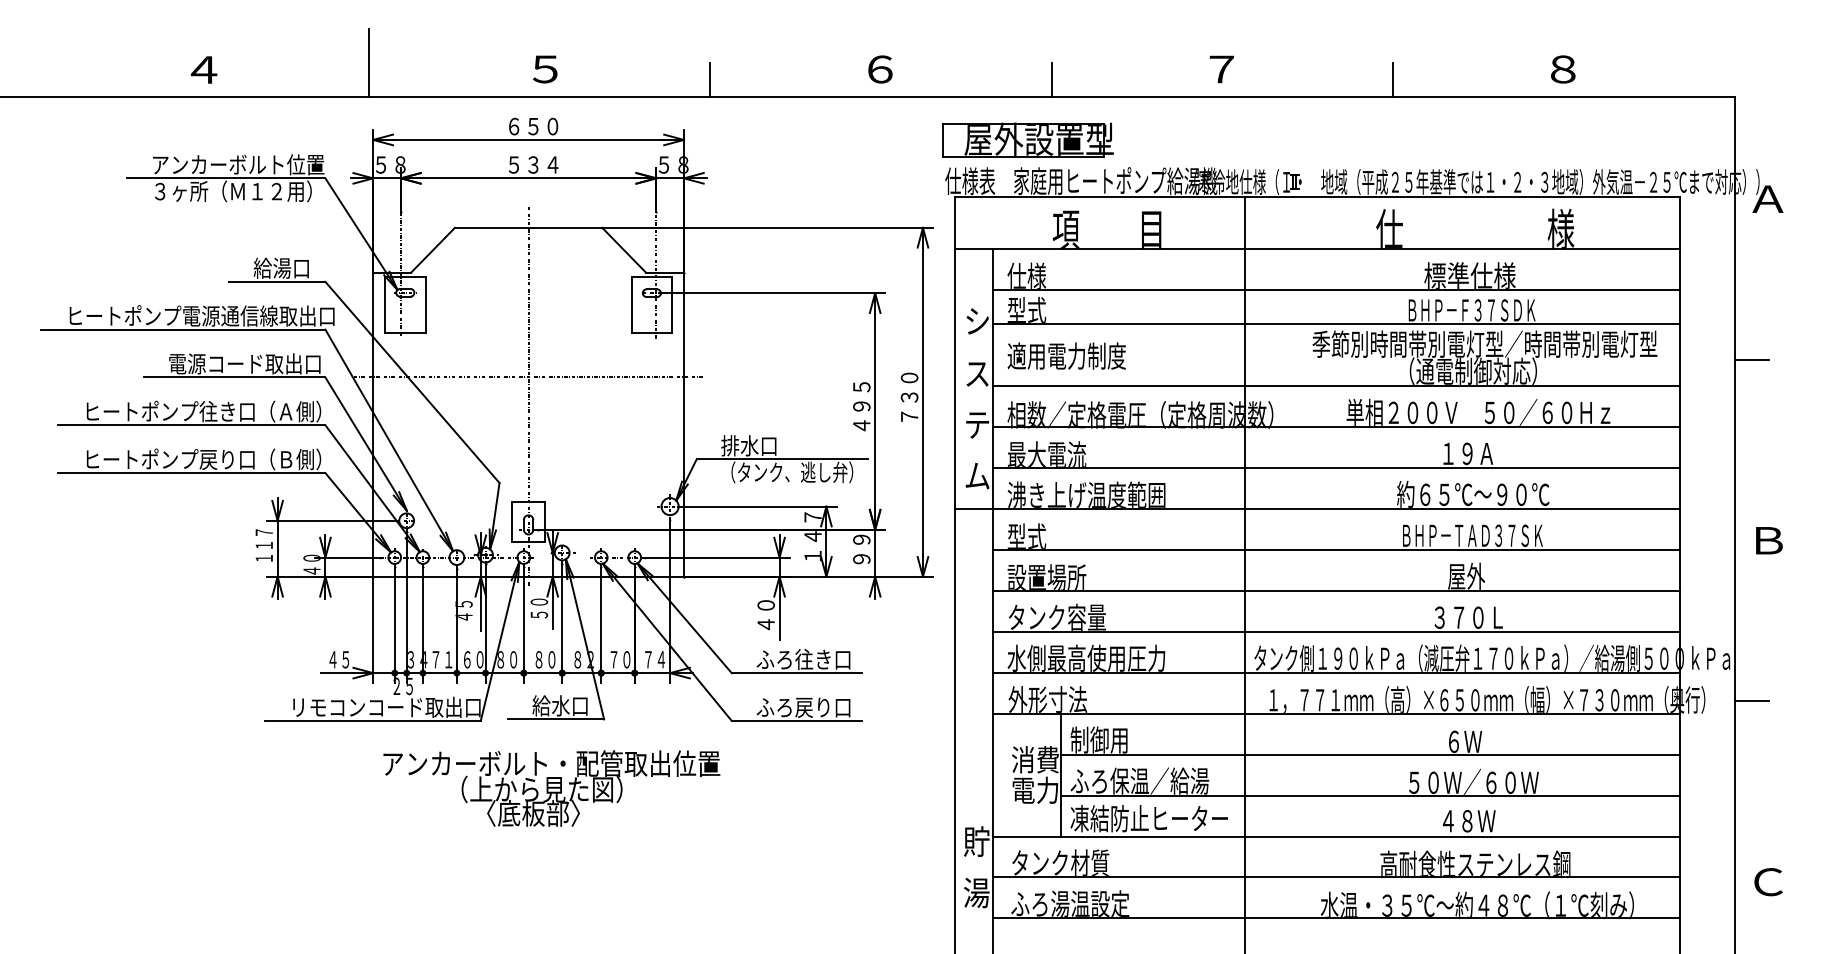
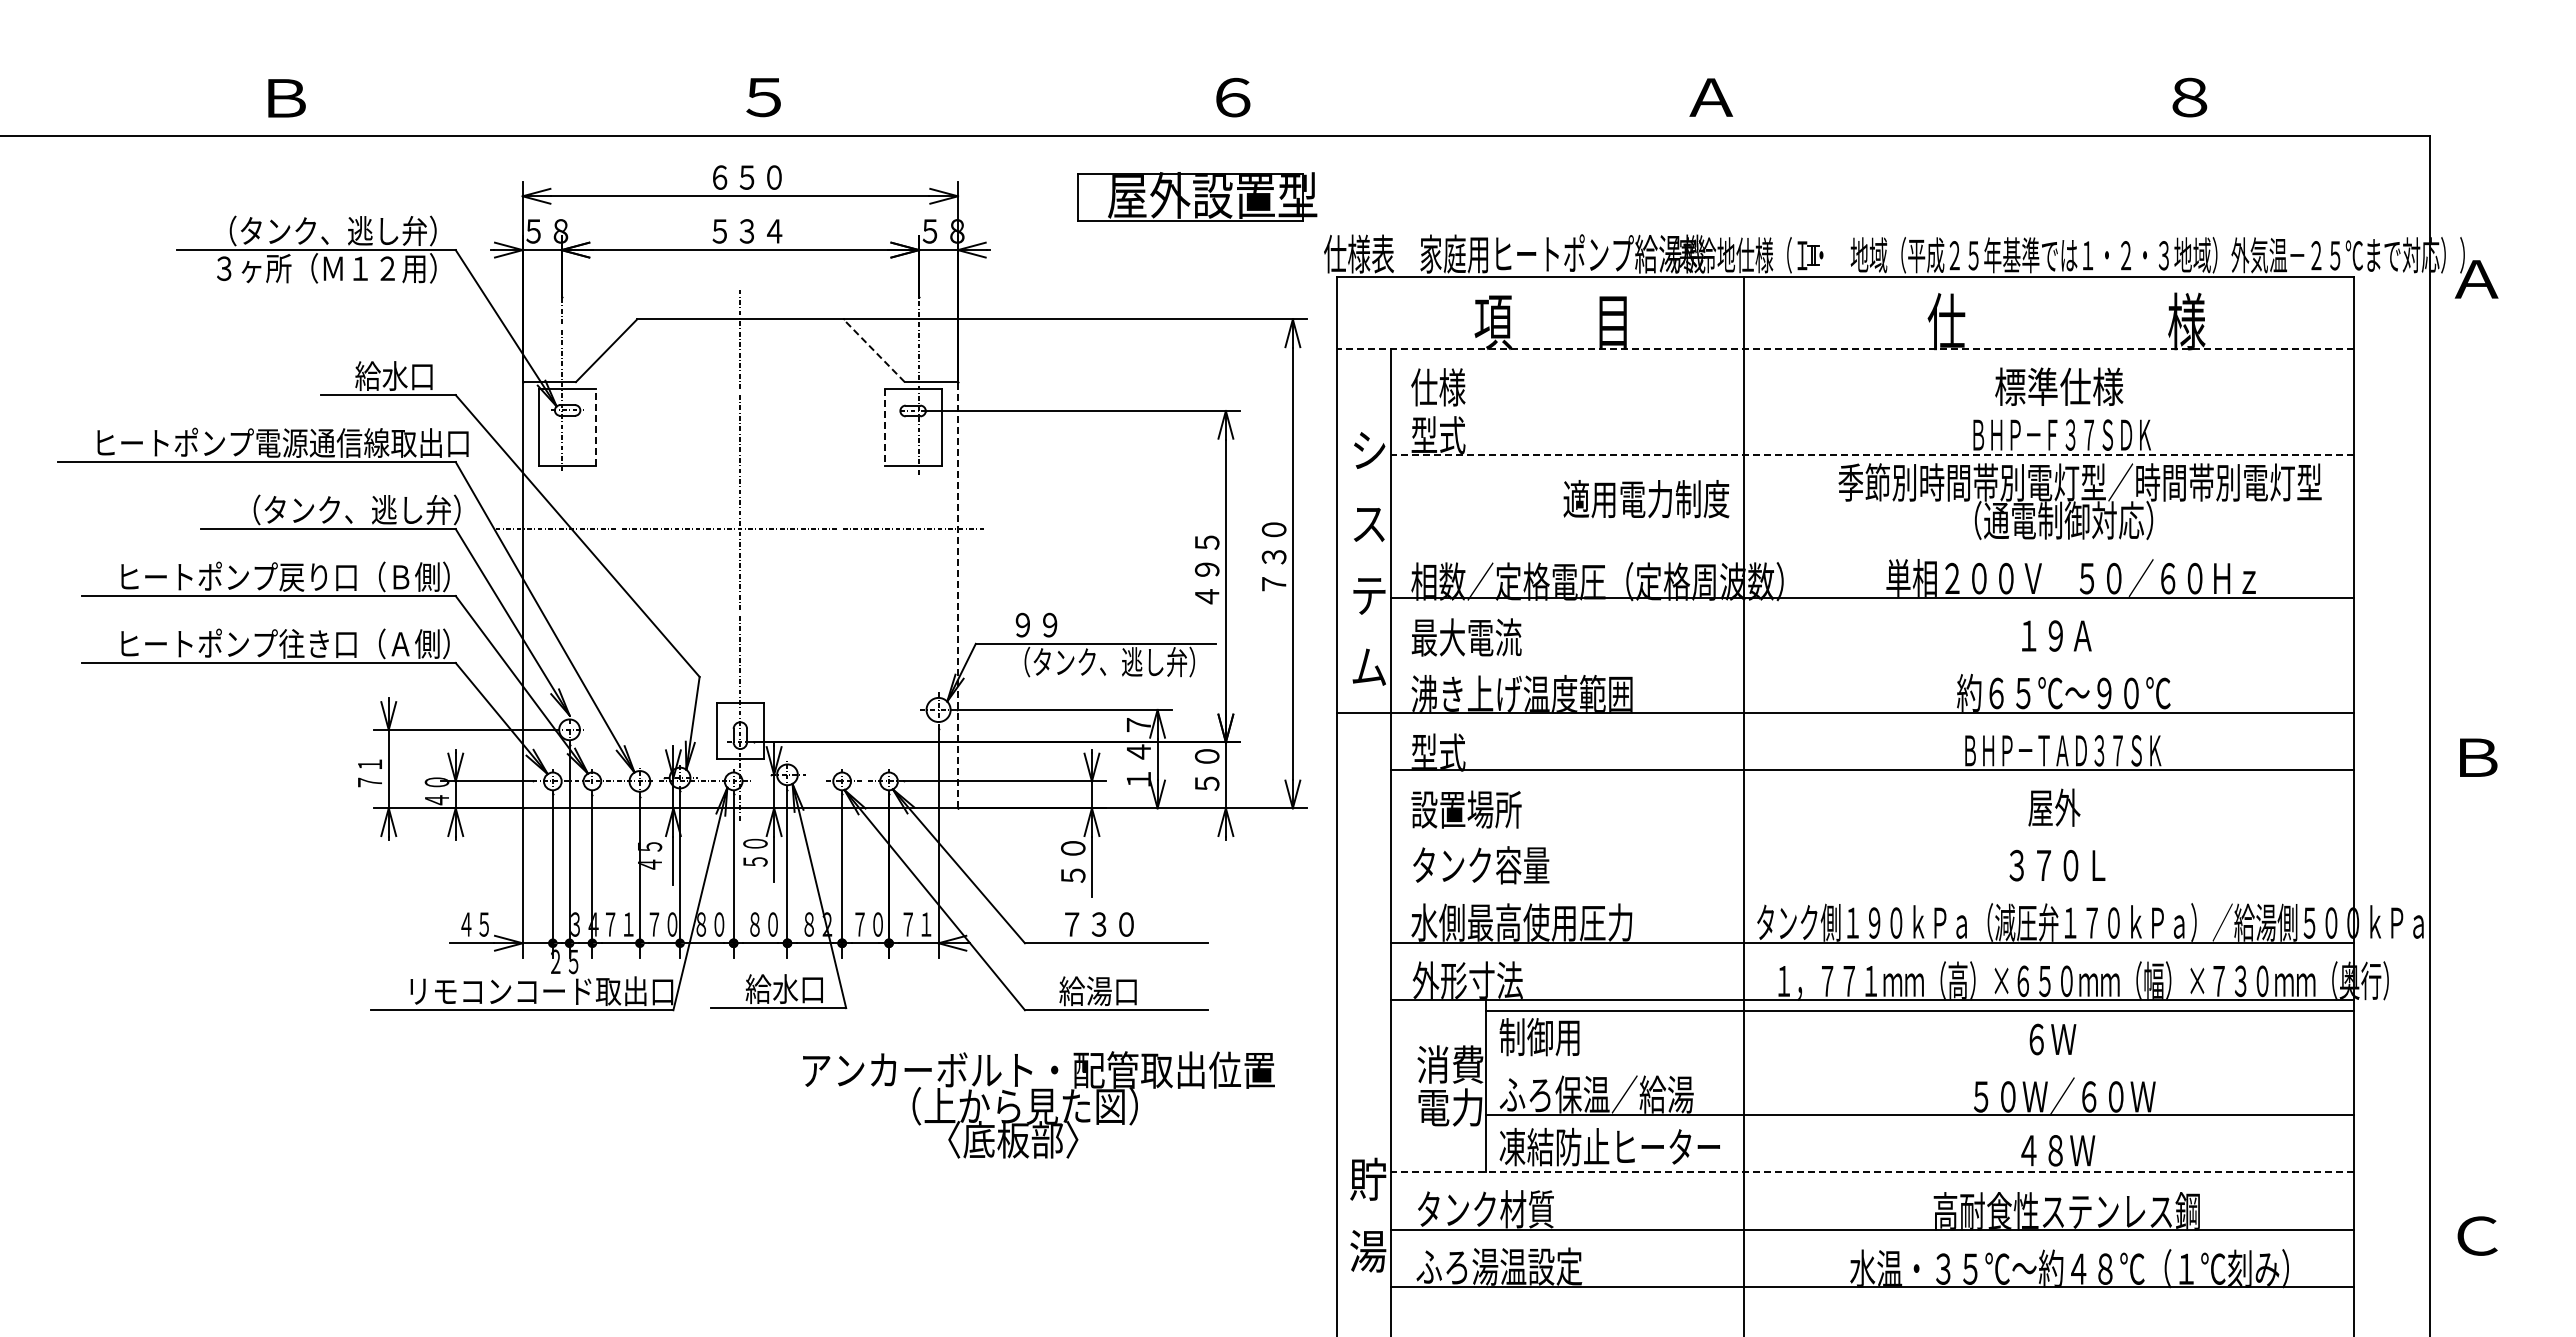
line: (368, 62) -> (516, 87), removed
text: (1221, 69) -> (1711, 97), ７ -> Ａ
text: (204, 70) -> (286, 98), ４ -> Ｂ
line: (709, 79) -> (994, 111), removed
line: (1051, 79) -> (1473, 111), removed
line: (1393, 79) -> (1951, 111), removed
part: (1028, 140) -> (1197, 196), moved
text: (238, 164) -> (334, 230), アンカーボルト位置 -> （タンク、逃し弁）
line: (1317, 249) -> (1845, 349), solid -> dashed
line: (624, 250) -> (874, 350), solid -> dashed
text: (281, 267) -> (394, 375), 給湯口 -> 給水口
line: (1336, 289) -> (1872, 406), removed
line: (425, 304) -> (596, 427), solid -> dashed
line: (631, 304) -> (884, 427), solid -> dashed
line: (1336, 324) -> (1872, 454), solid -> dashed
text: (1066, 356) -> (1646, 499), moved
line: (1751, 359) -> (2453, 504), removed
text: (248, 363) -> (348, 509), 電源コード取出口 -> （タンク、逃し弁）
line: (1336, 385) -> (1872, 540), removed
text: (246, 411) -> (344, 576), ヒートポンプ往き口（Ａ側） -> ヒートポンプ戻り口（Ｂ側）
line: (684, 424) -> (958, 594), solid -> dashed
text: (748, 445) -> (1048, 624), 排水口 -> ９９
text: (246, 459) -> (344, 643), ヒートポンプ戻り口（Ｂ側） -> ヒートポンプ往き口（Ａ側）
line: (1336, 467) -> (1872, 655), removed
text: (263, 545) -> (369, 764), １１７ -> ７１
text: (861, 549) -> (1206, 769), ９９ -> ５０
line: (1336, 590) -> (1872, 827), removed
text: (766, 624) -> (1073, 875), ４０ -> ５０
line: (1336, 631) -> (1872, 885), removed
text: (467, 659) -> (654, 924), ６０ -> ７０
text: (661, 659) -> (926, 924), ７４ -> ７１
text: (803, 659) -> (1125, 924), ふろ往き口 -> ７３０
line: (1751, 701) -> (2453, 982), removed
text: (803, 707) -> (1125, 991), ふろ戻り口 -> 給湯口
line: (1370, 754) -> (1919, 1011), moved
text: (551, 788) -> (1038, 1104), moved
line: (1336, 836) -> (1872, 1172), solid -> dashed

